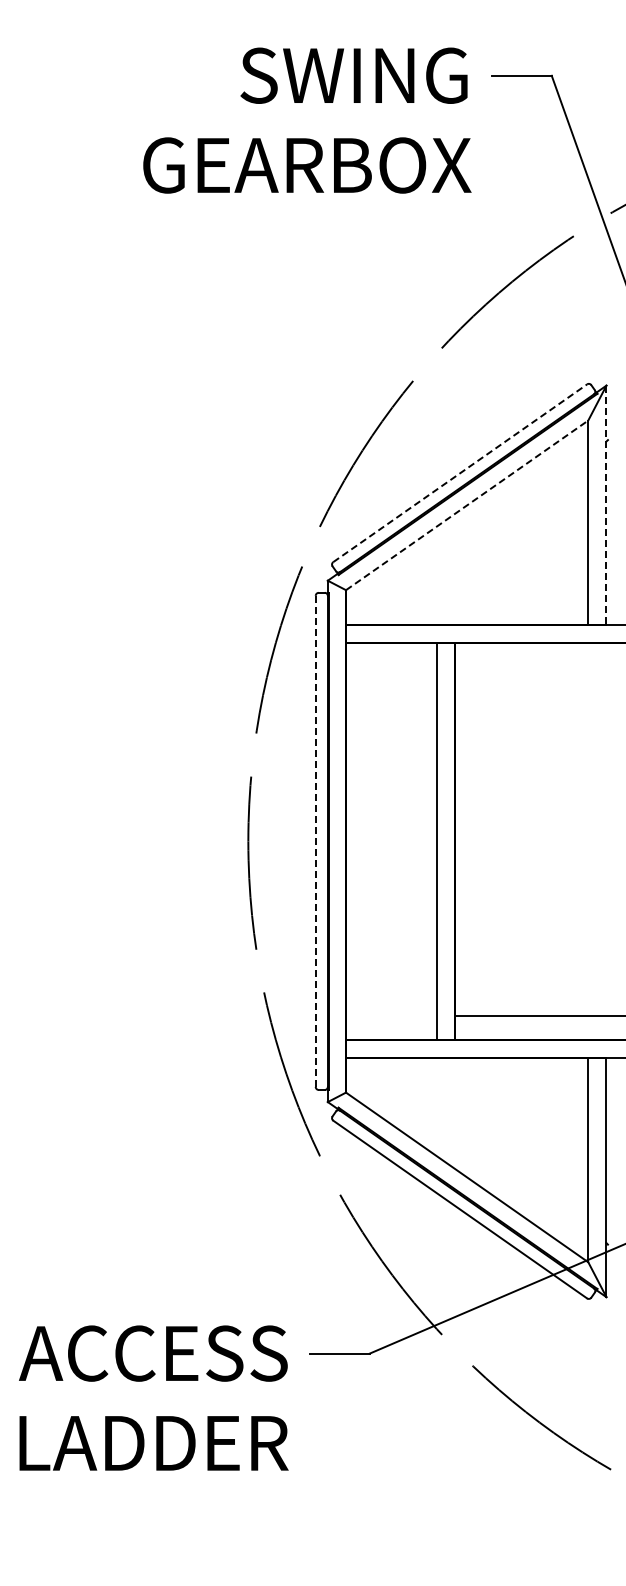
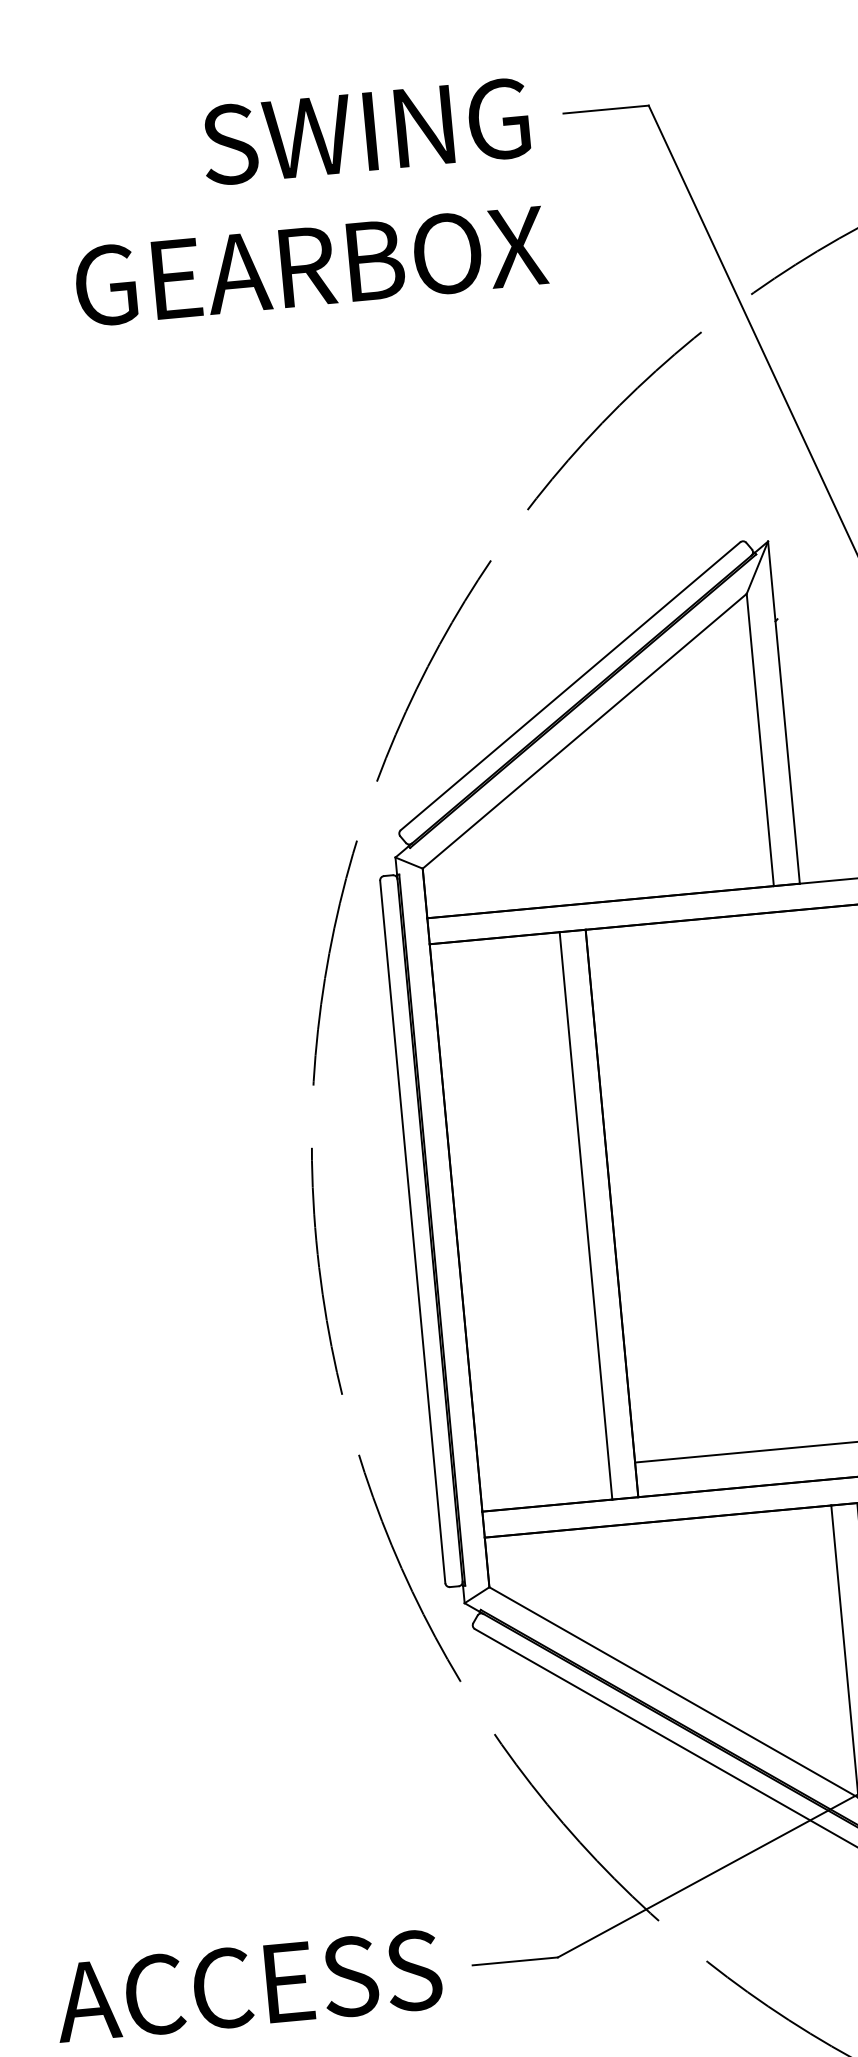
line: (460, 473) -> (570, 686), dashed -> solid
line: (467, 505) -> (585, 731), dashed -> solid
line: (606, 505) -> (784, 712), dashed -> solid
line: (315, 841) -> (412, 1232), dashed -> solid

